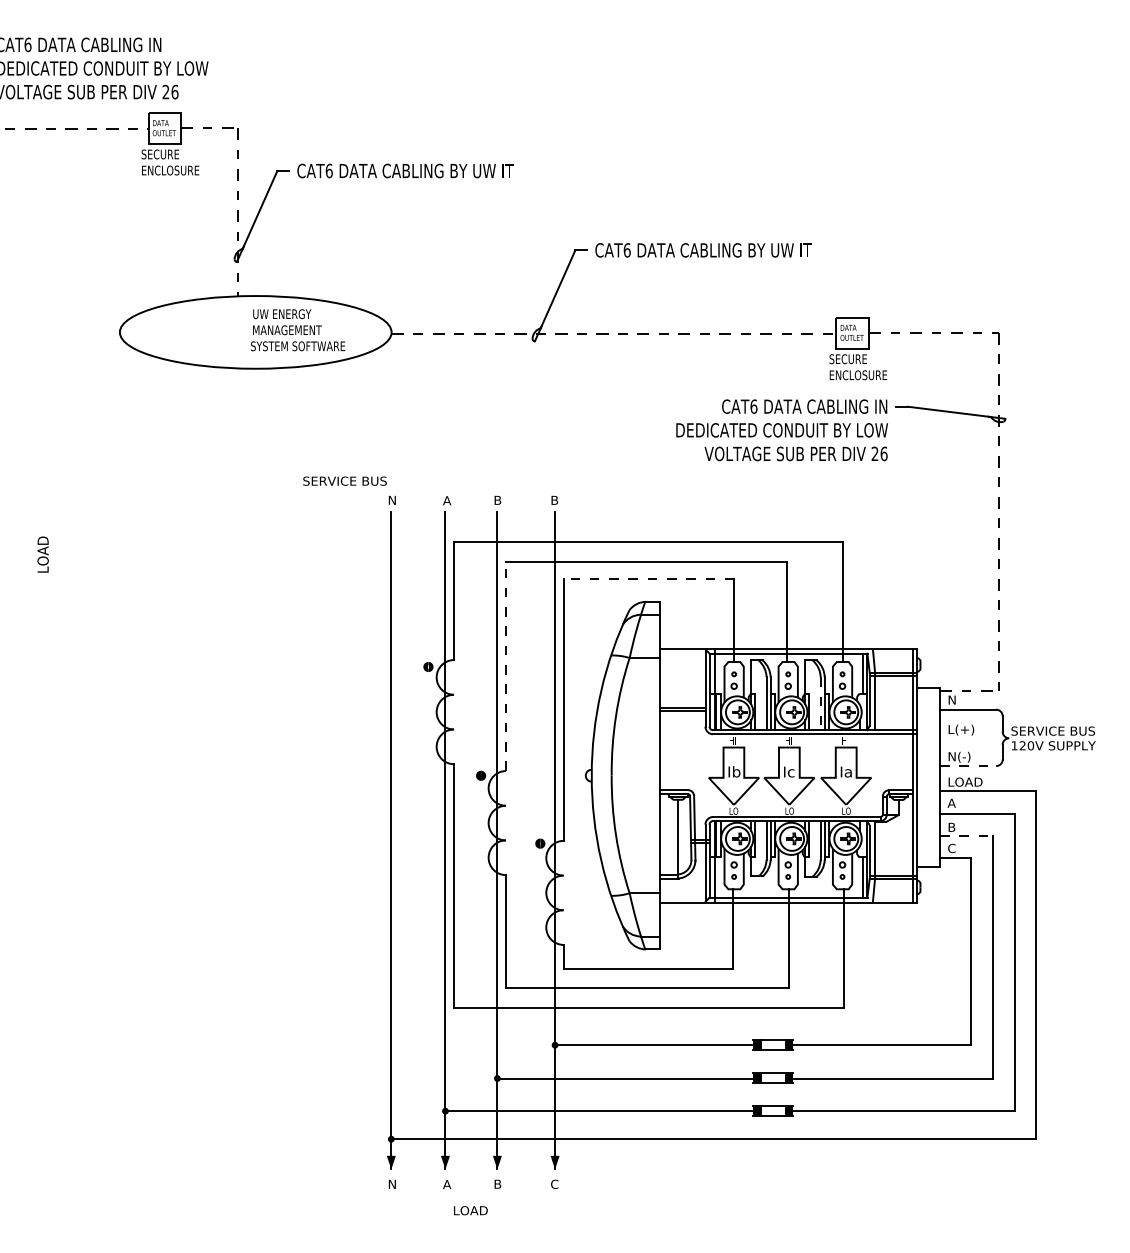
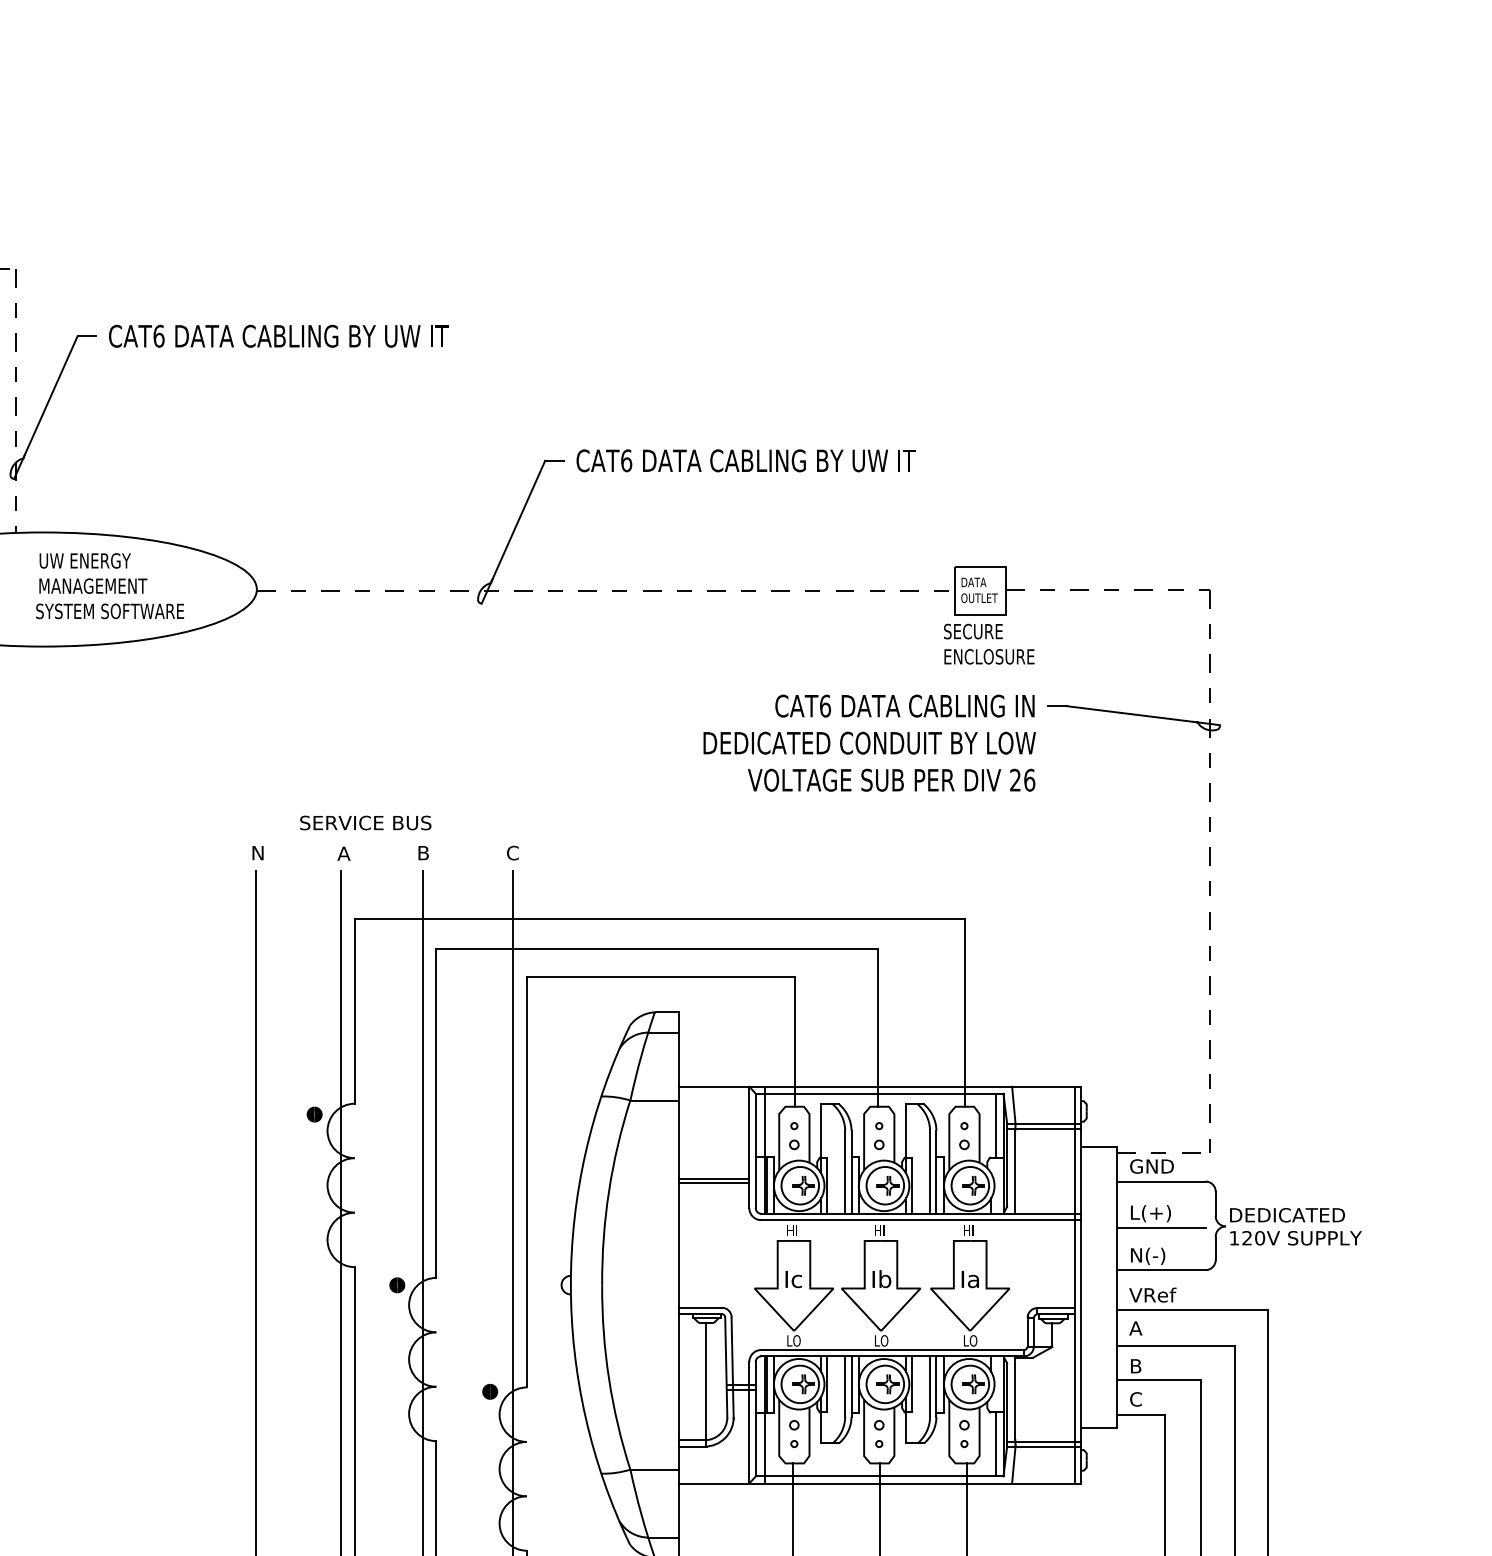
text: (344, 480) -> (364, 821), moved
text: (554, 499) -> (512, 851), B -> C
line: (648, 579) -> (659, 977), dashed -> solid
line: (505, 666) -> (435, 1113), dashed -> solid
text: (961, 699) -> (1151, 1165), N -> GND
line: (820, 703) -> (929, 1171), dashed -> solid
text: (1053, 730) -> (1295, 1214), SERVICE BUS -> DEDICATED
line: (967, 739) -> (1160, 1228), added
line: (968, 766) -> (1162, 1270), dashed -> solid
text: (736, 771) -> (798, 1278), Ib -> Ic
text: (791, 771) -> (884, 1278), Ic -> Ib
text: (964, 781) -> (1155, 1294), LOAD -> VRef
line: (966, 836) -> (1158, 1380), dashed -> solid

